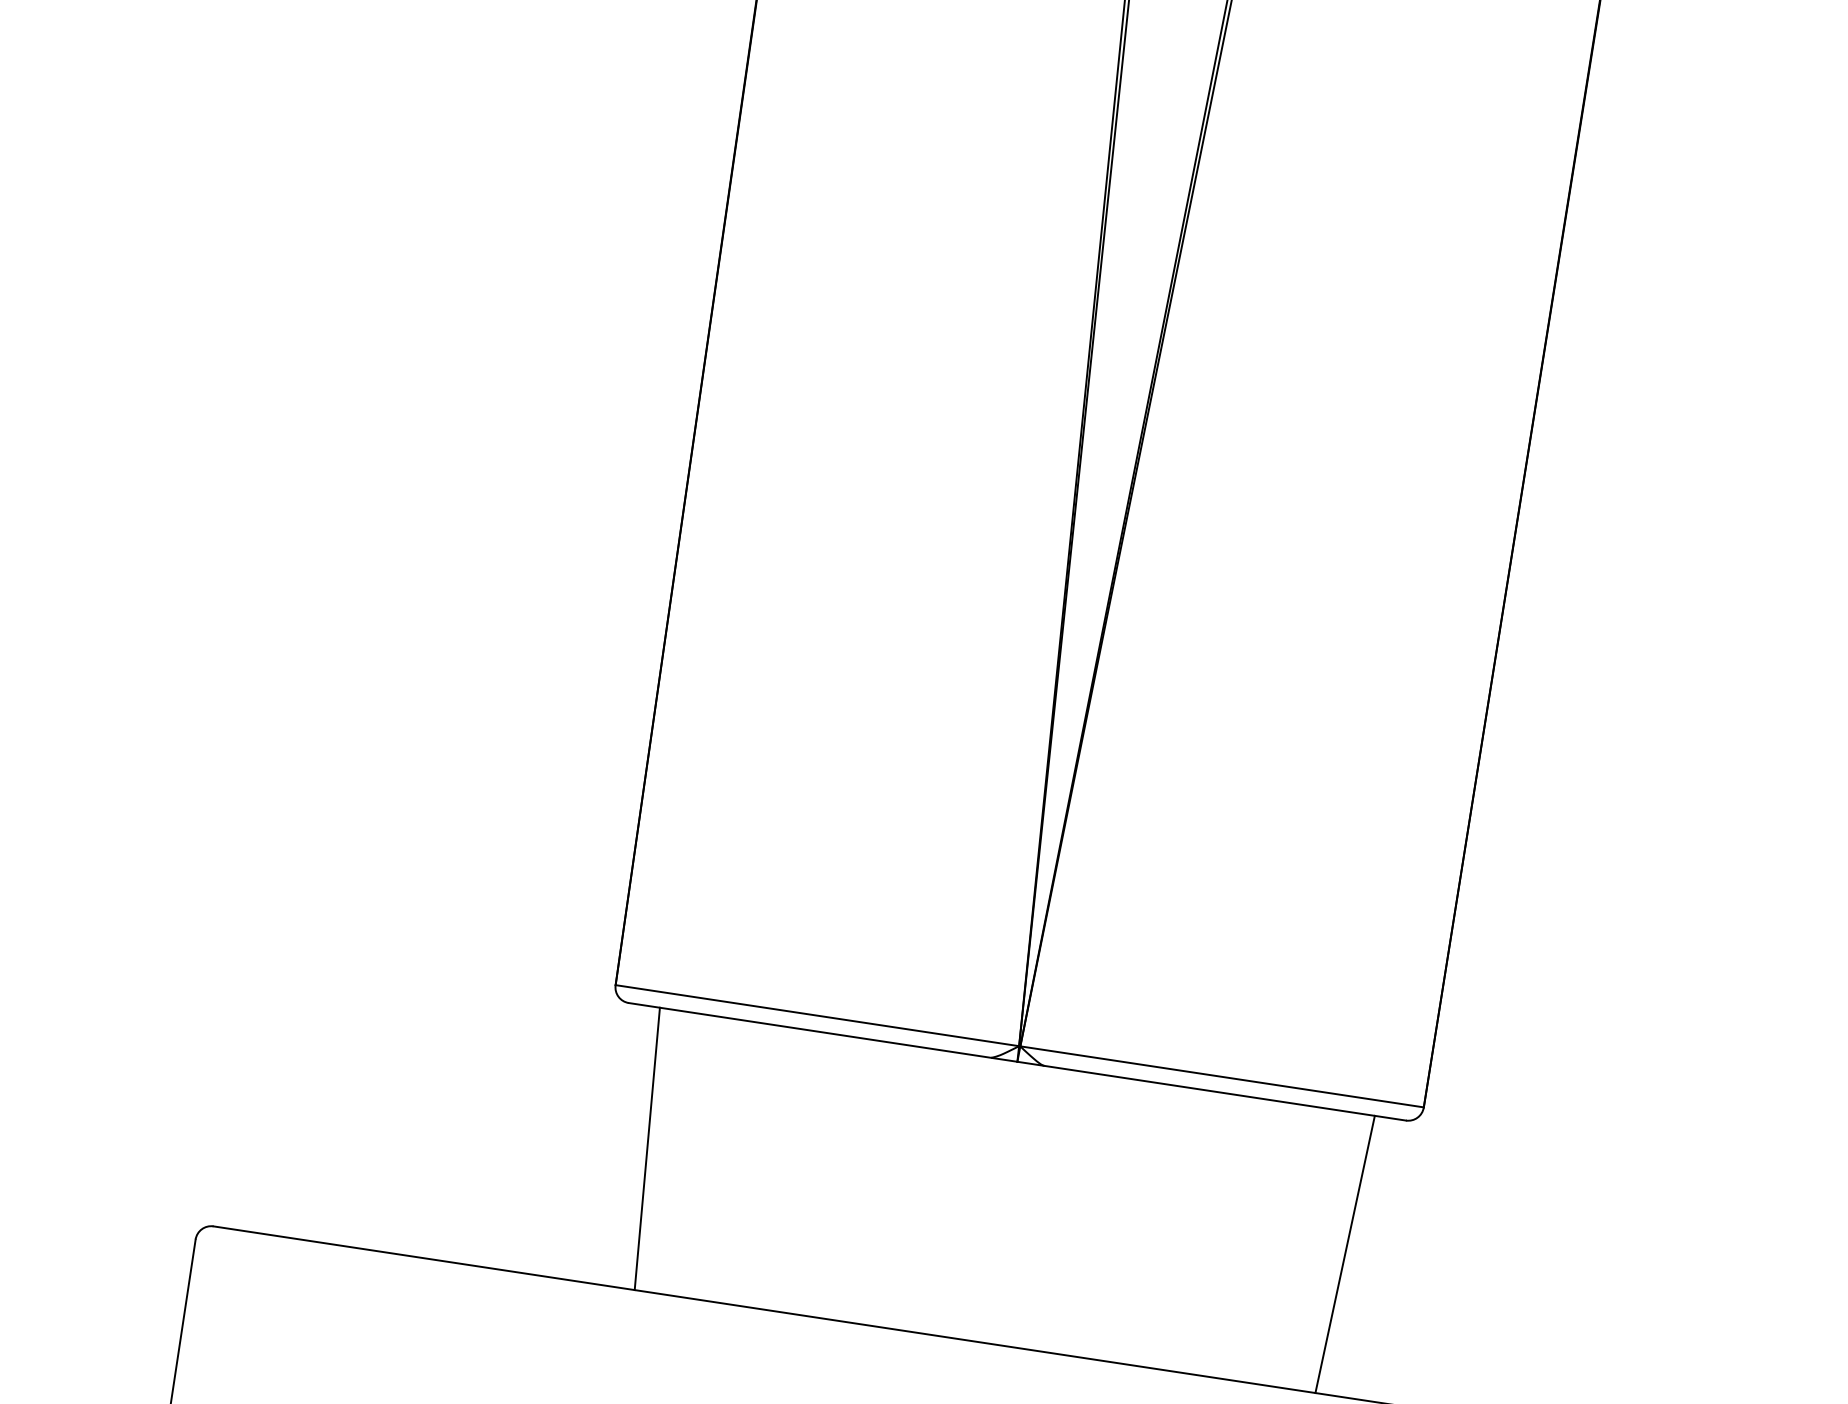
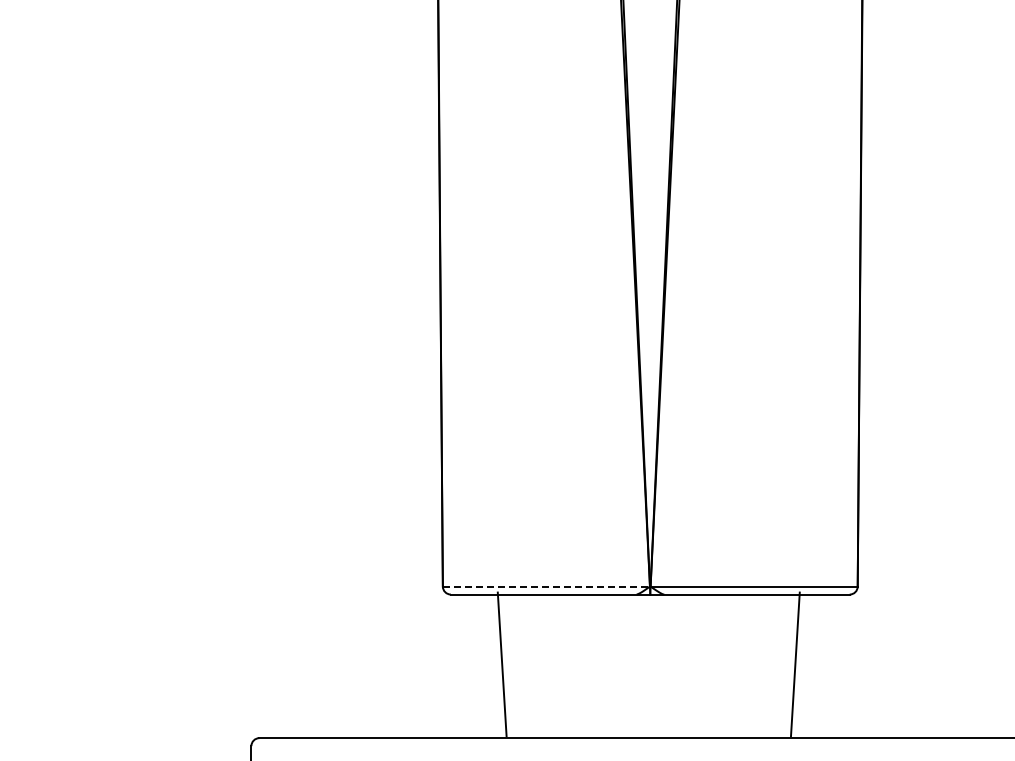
line: (817, 1015) -> (546, 586), solid -> dashed
line: (645, 1148) -> (501, 664), moved
line: (1345, 1254) -> (795, 664), moved

